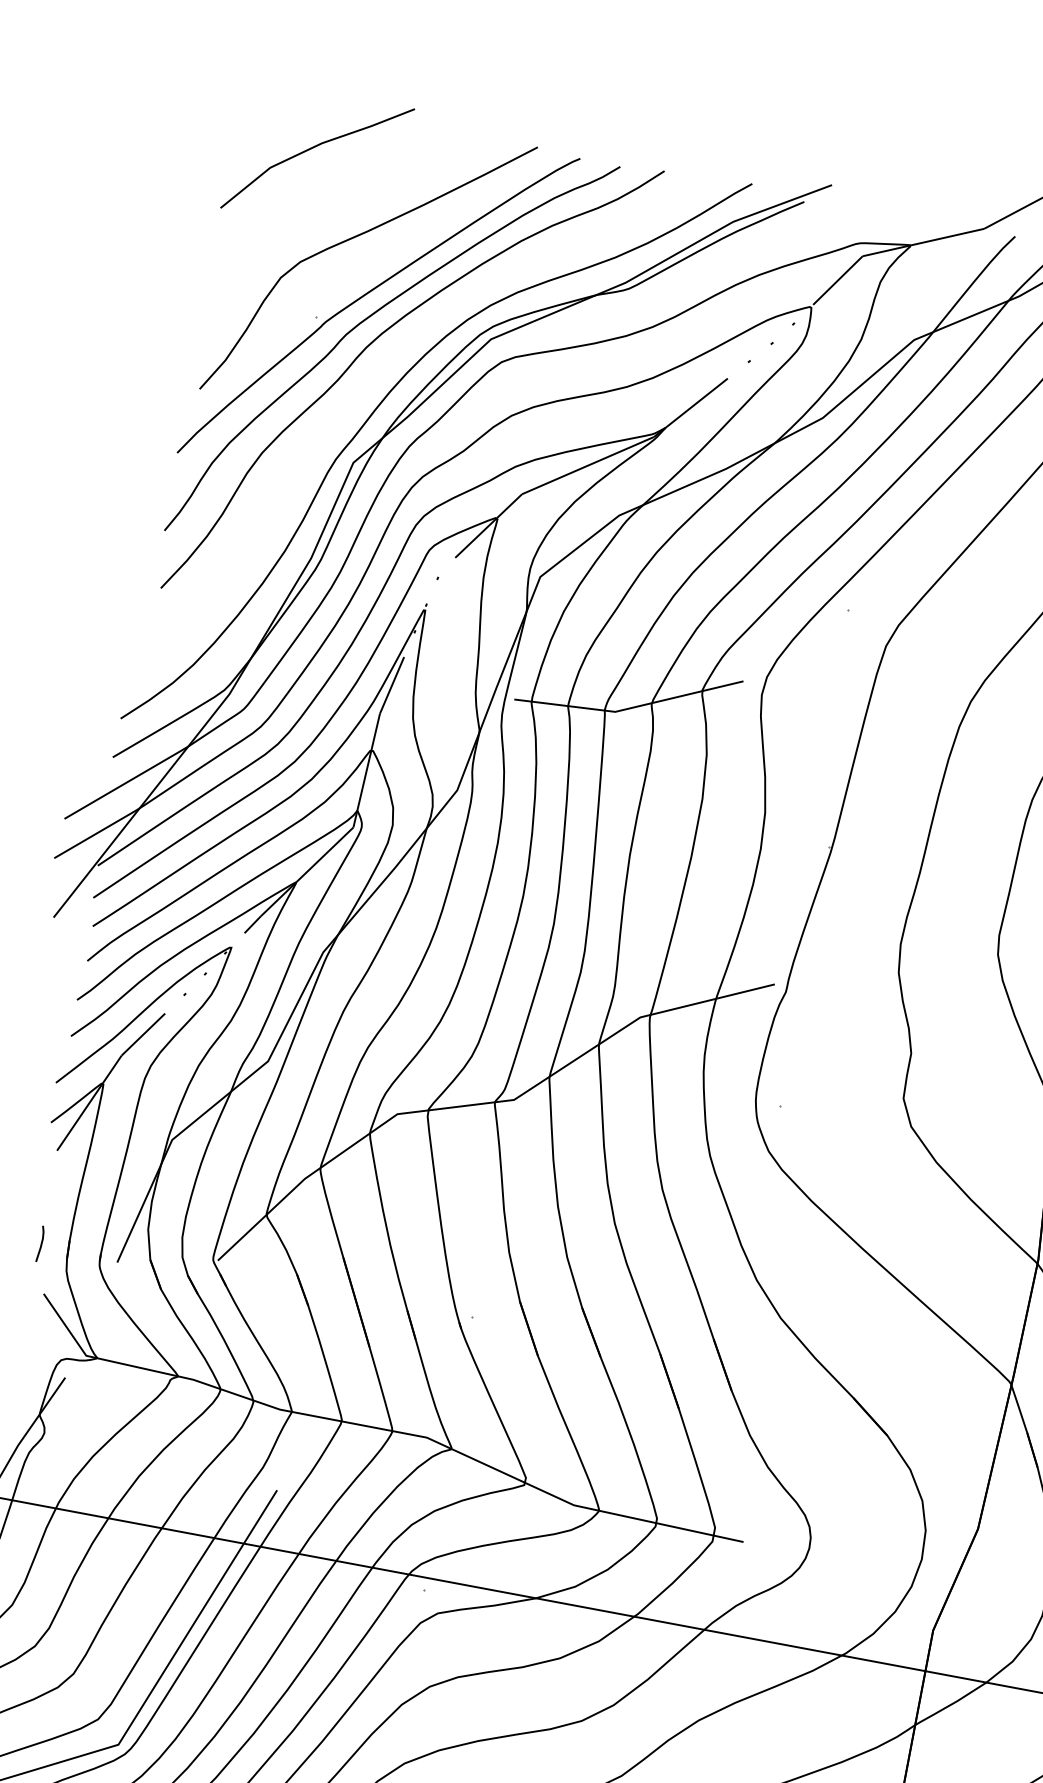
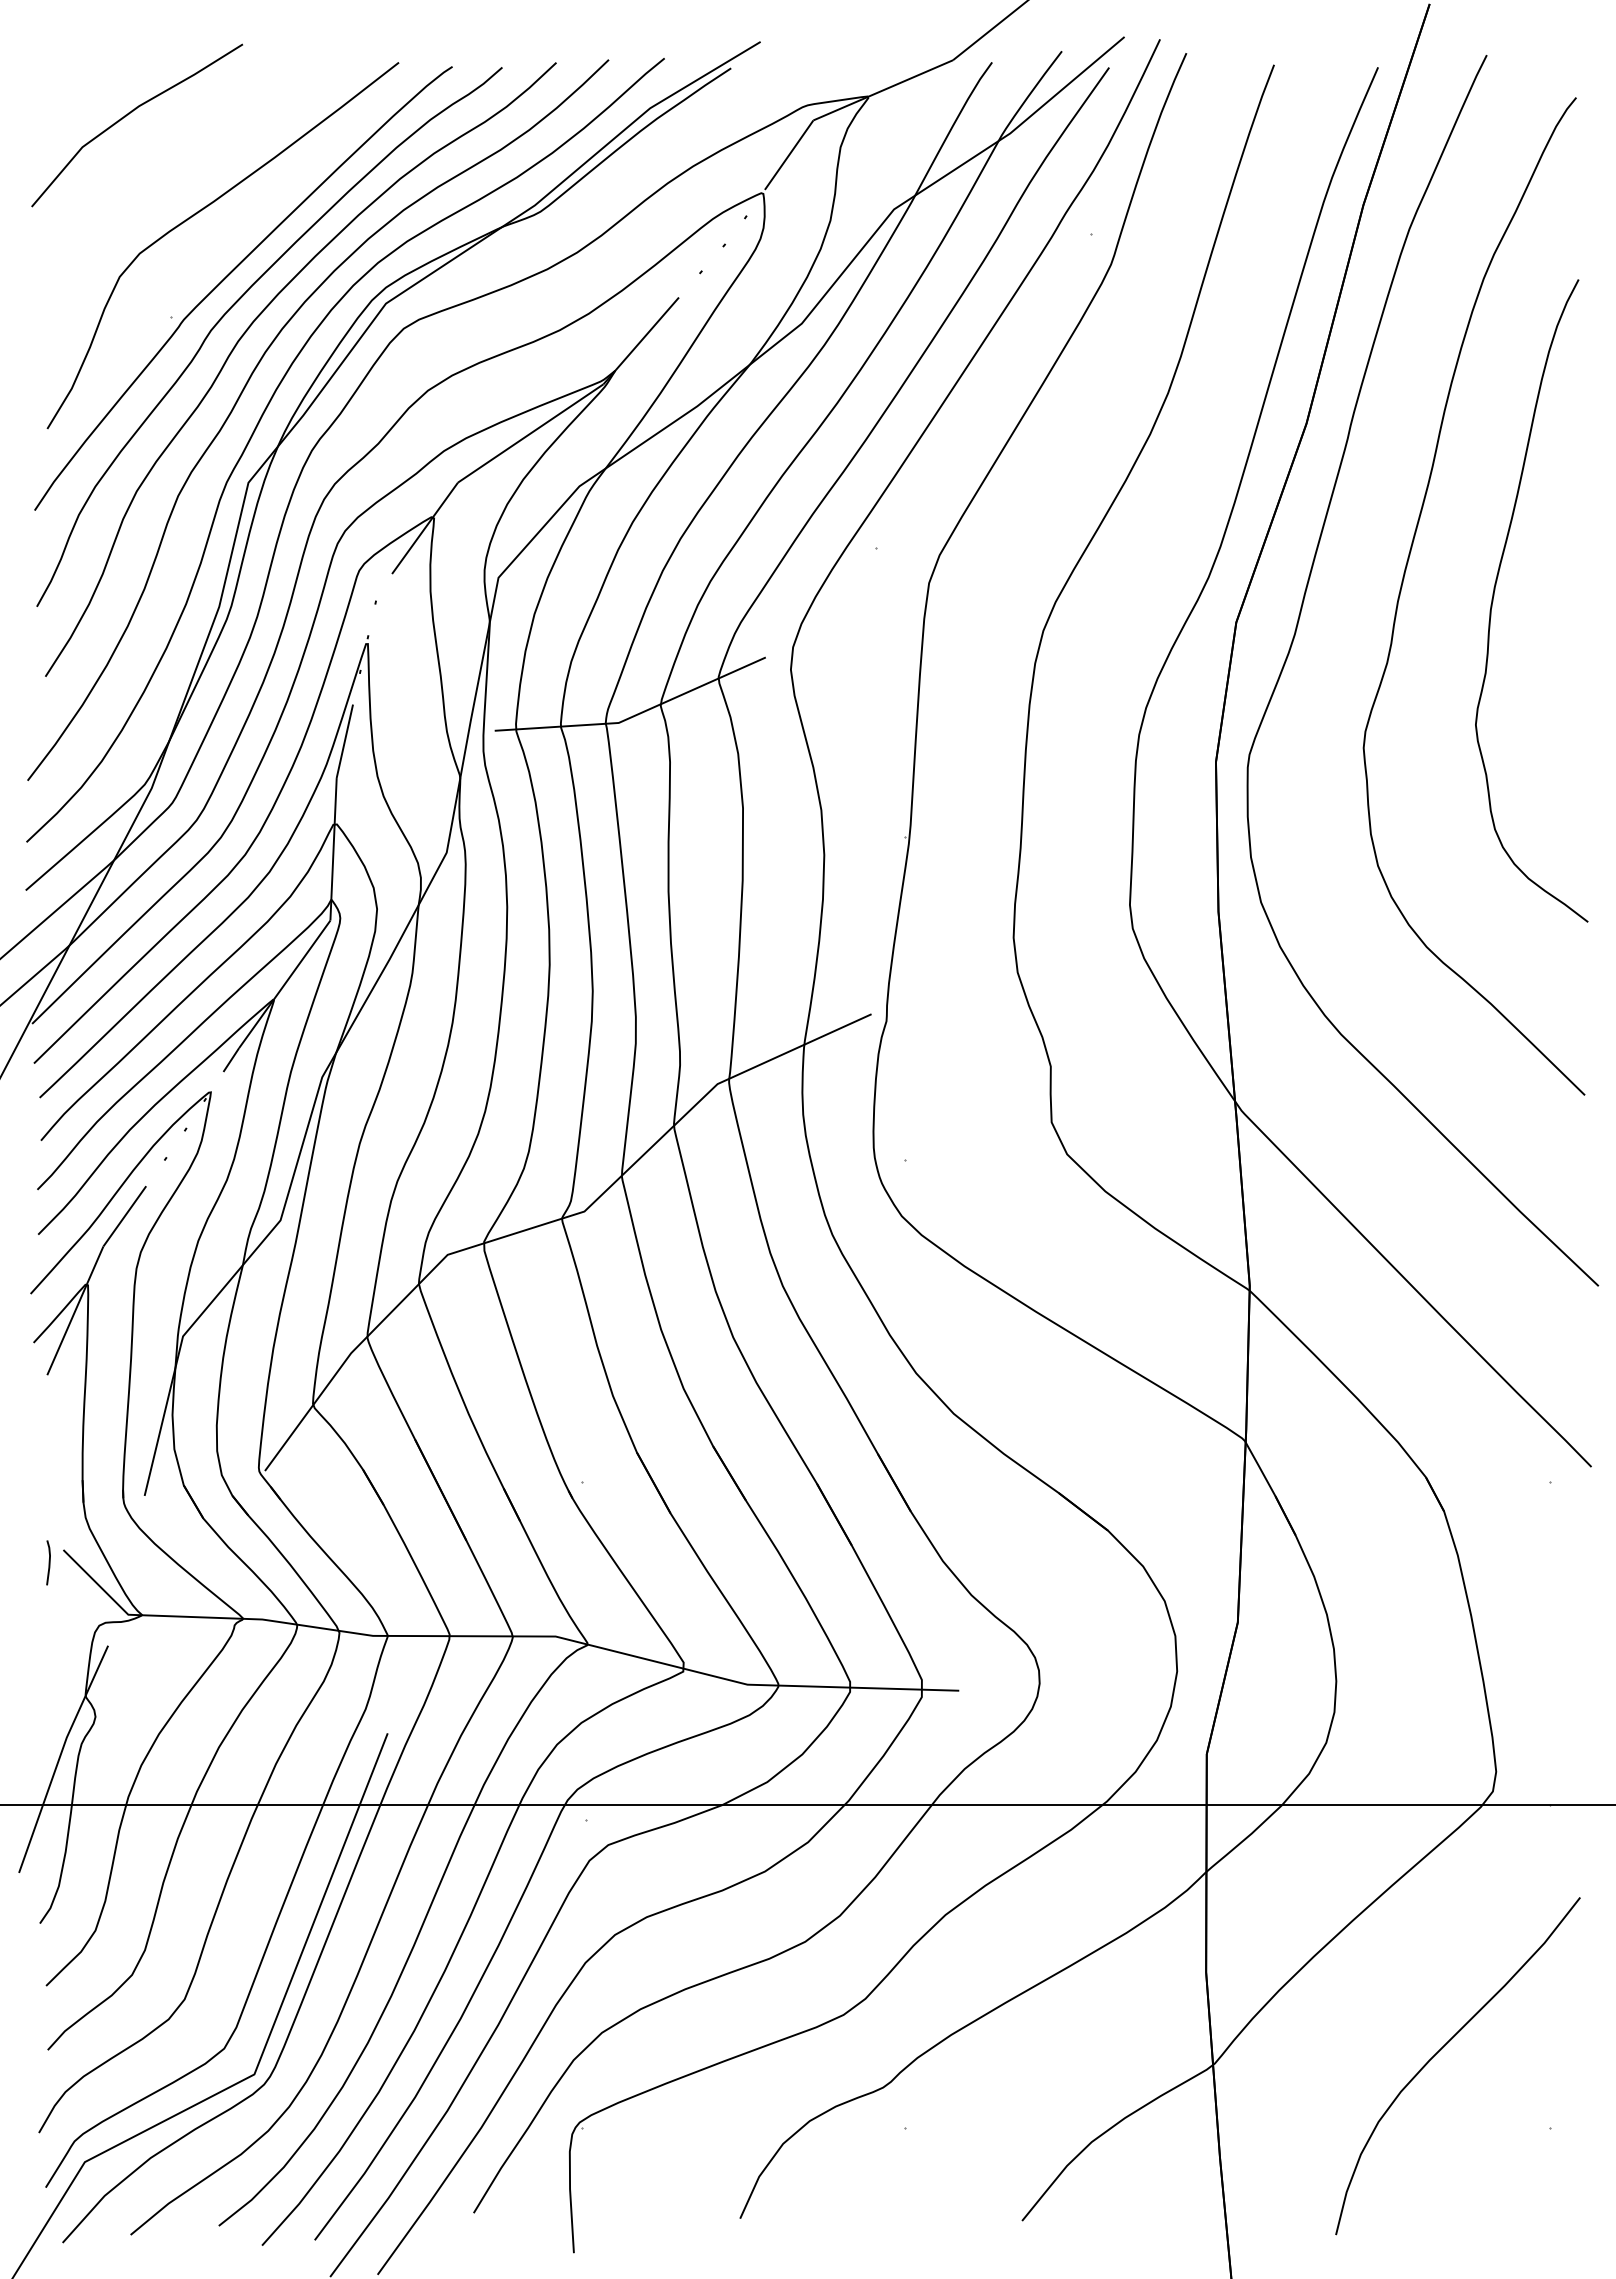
curve: (371, 378) -> (251, 377), added
line: (40, 1243) -> (48, 1562), moved

